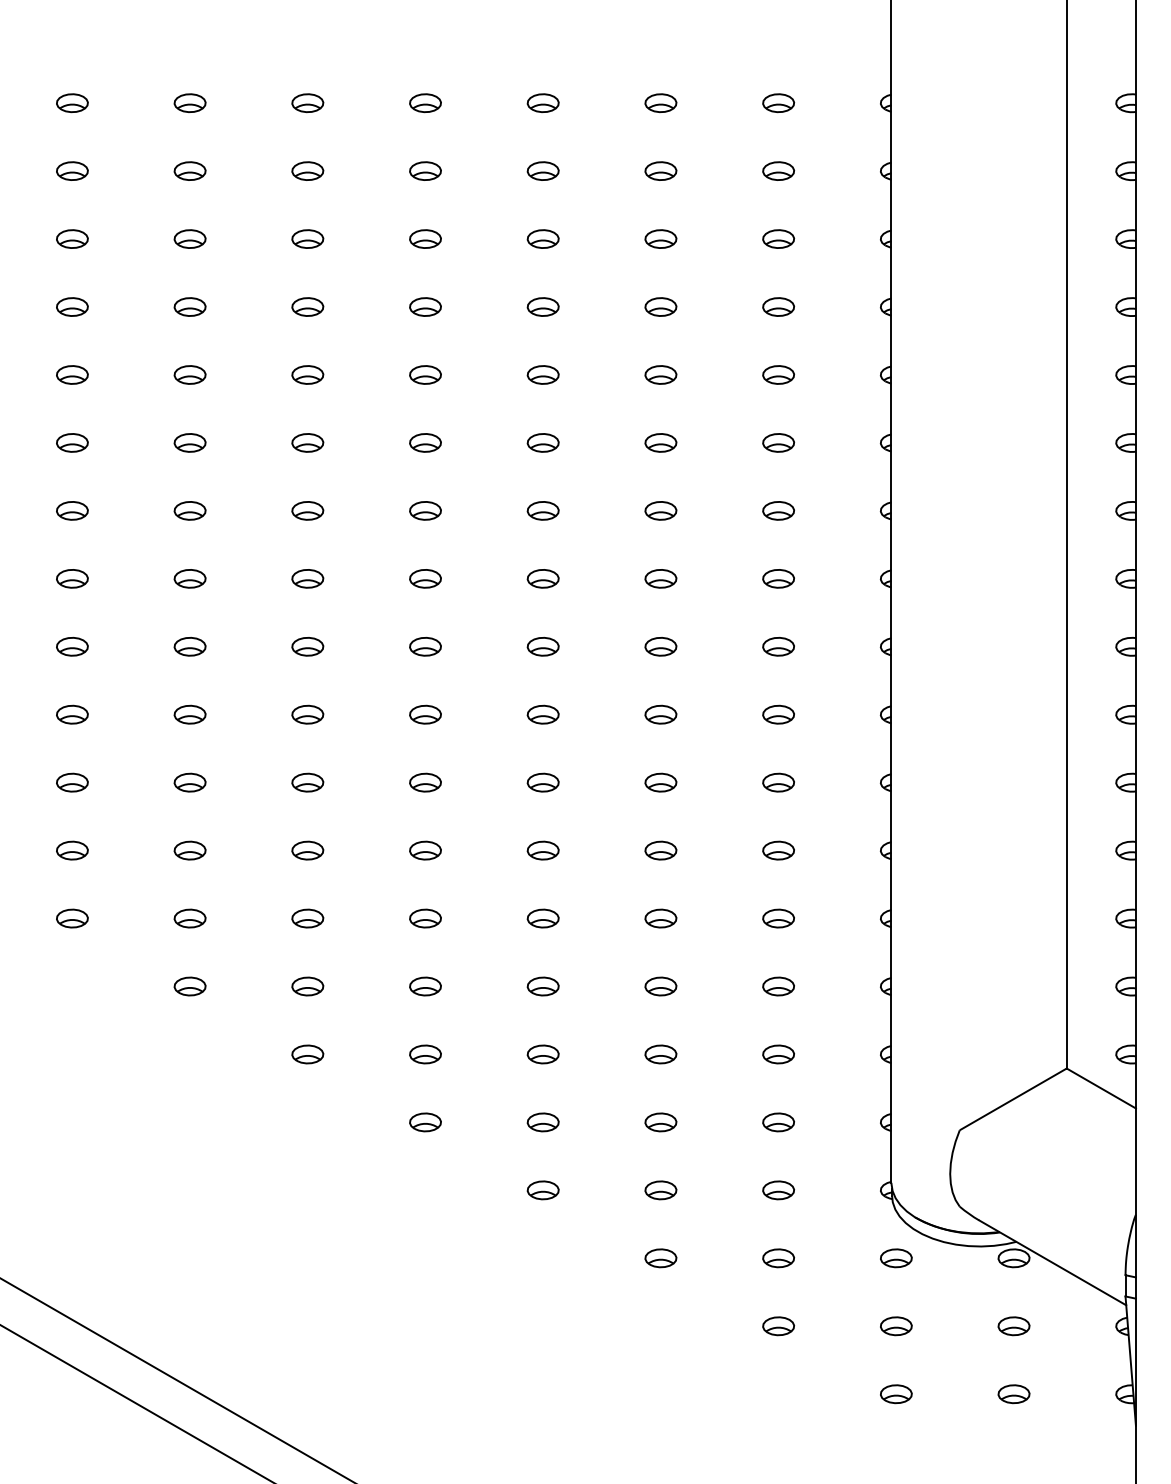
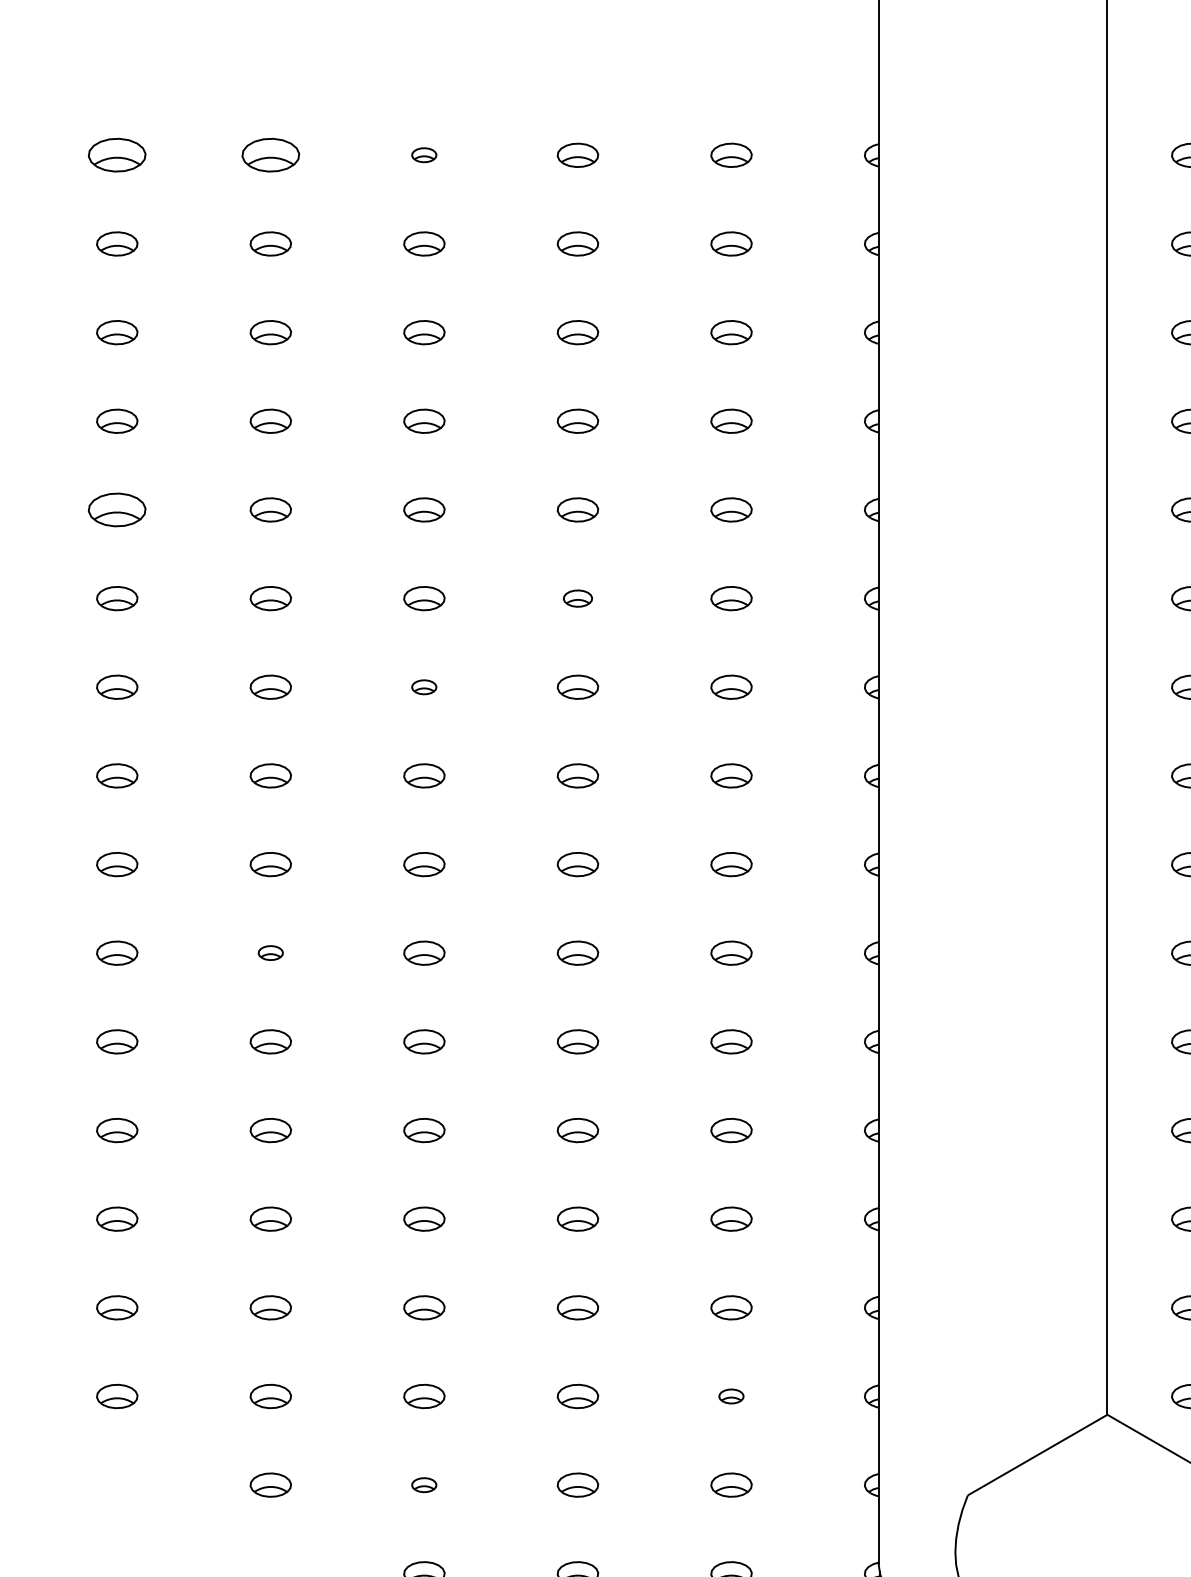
part: (542, 102) -> (423, 154), size x0.6
part: (307, 103) -> (116, 155), size x1.4
part: (425, 103) -> (270, 155), size x1.4
part: (307, 374) -> (116, 509), size x1.4
part: (660, 442) -> (577, 598), size x0.7
part: (542, 510) -> (423, 686), size x0.6
part: (425, 714) -> (270, 952), size x0.6
part: (778, 1054) -> (731, 1396), size x0.6
part: (542, 1122) -> (423, 1485), size x0.6

